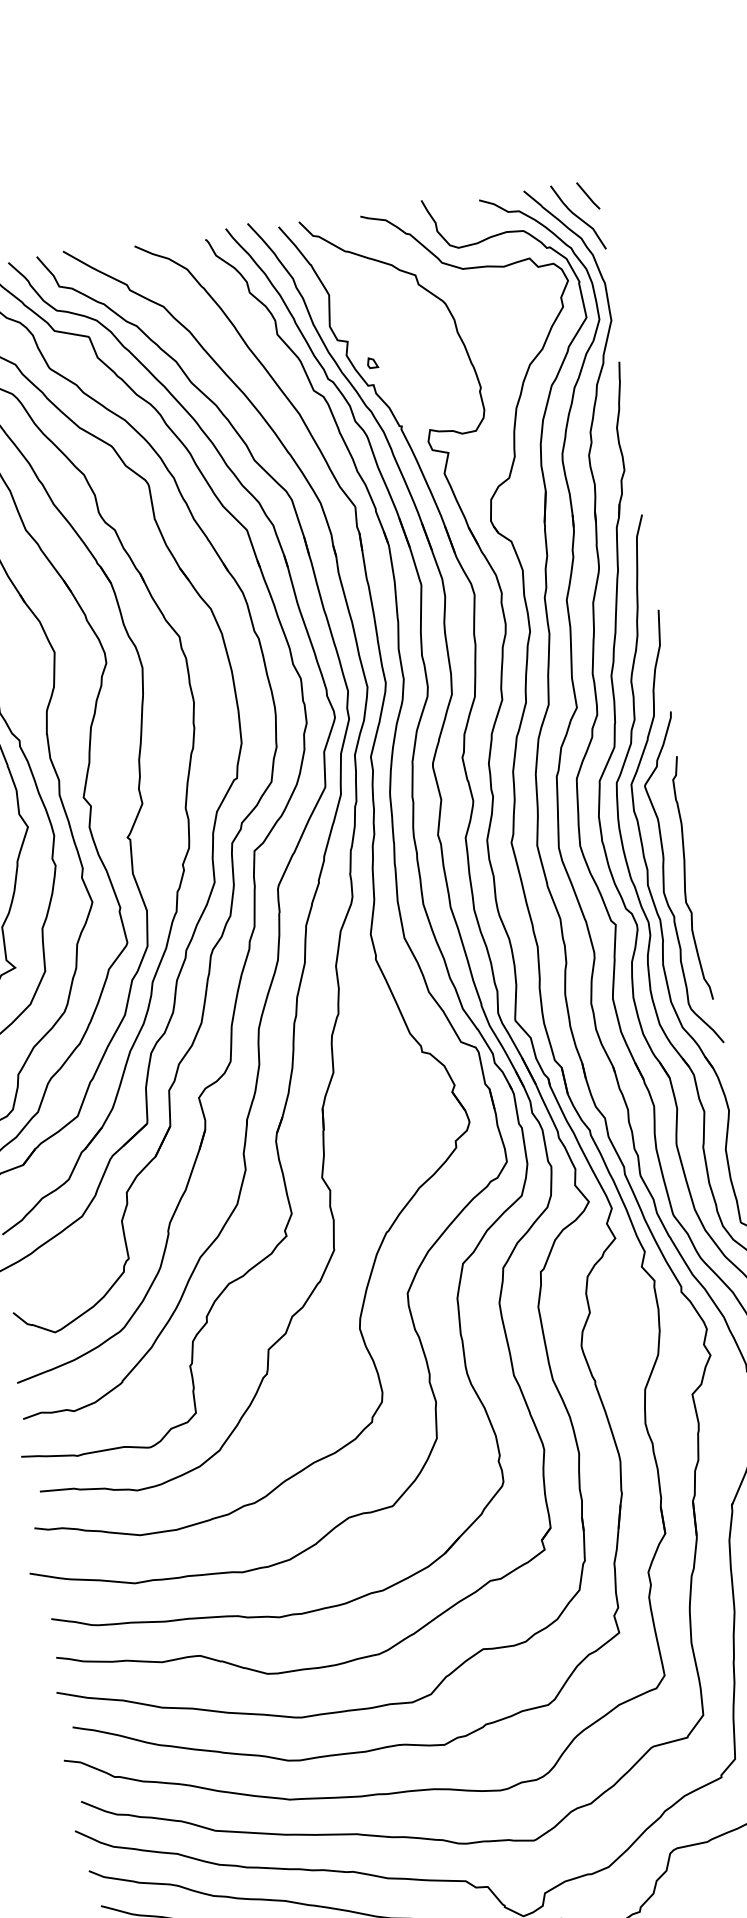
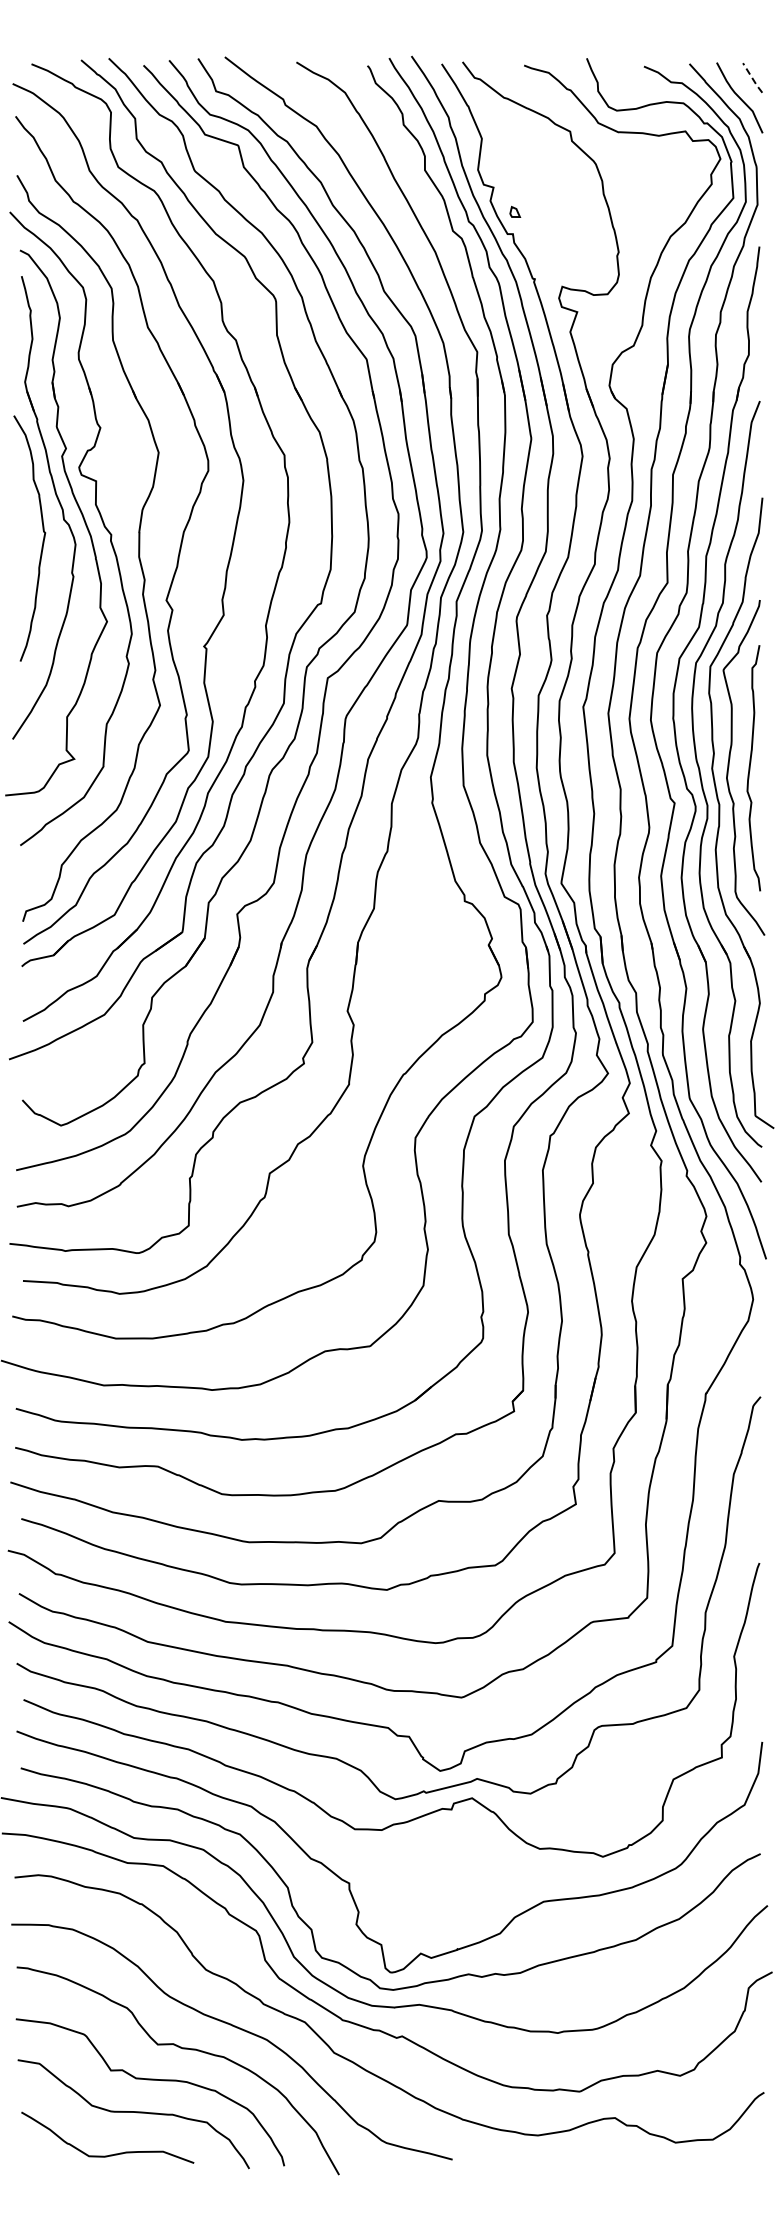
line: (588, 196) -> (752, 78), solid -> dashed

